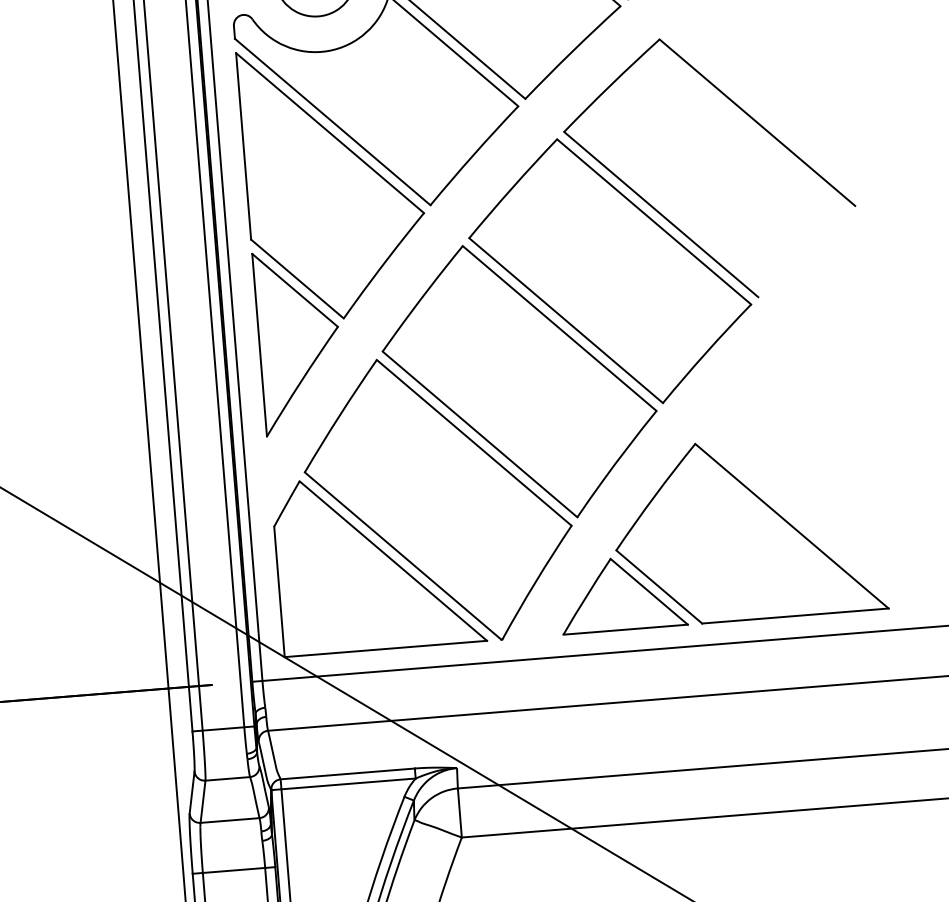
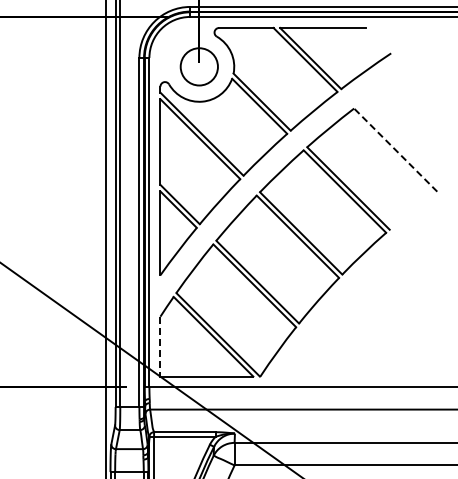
line: (756, 123) -> (395, 150), solid -> dashed
part: (717, 532) -> (362, 335), removed
line: (279, 591) -> (160, 346), solid -> dashed

